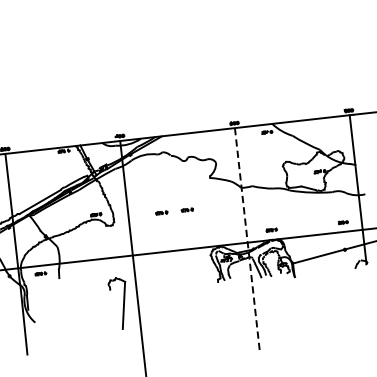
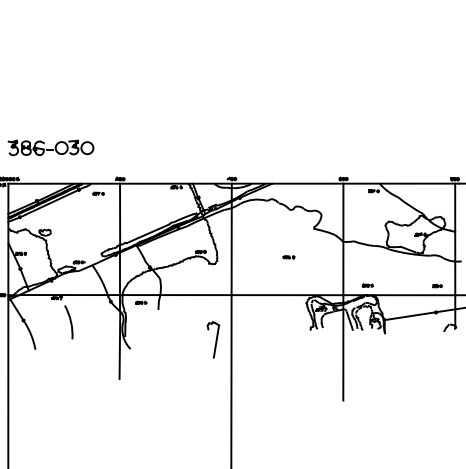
part: (161, 213) -> (263, 257), removed
line: (247, 239) -> (343, 292), dashed -> solid
part: (119, 303) -> (213, 339), size x0.71

